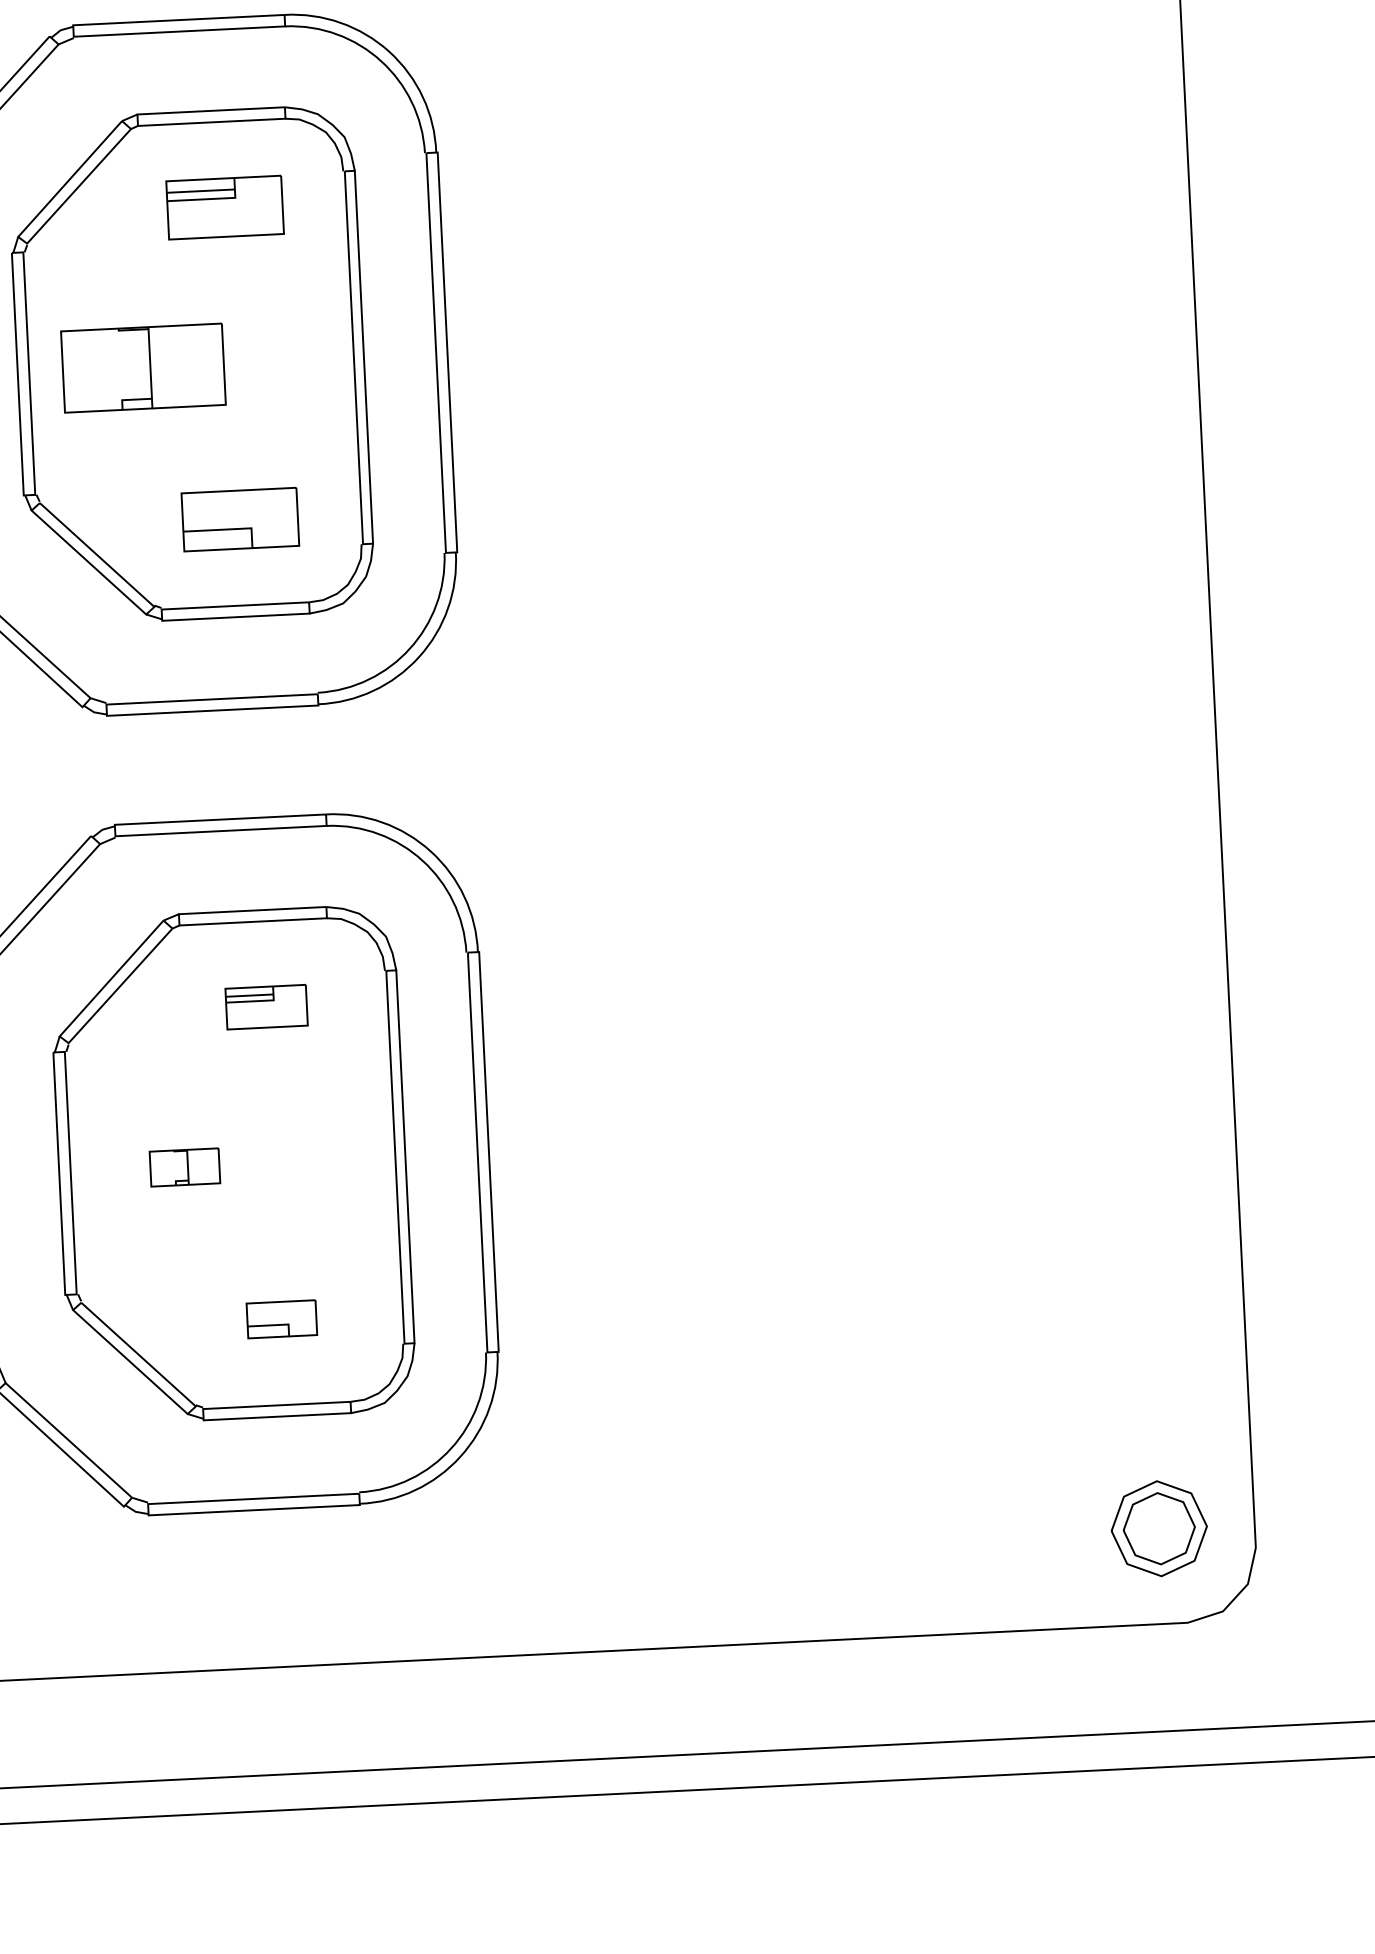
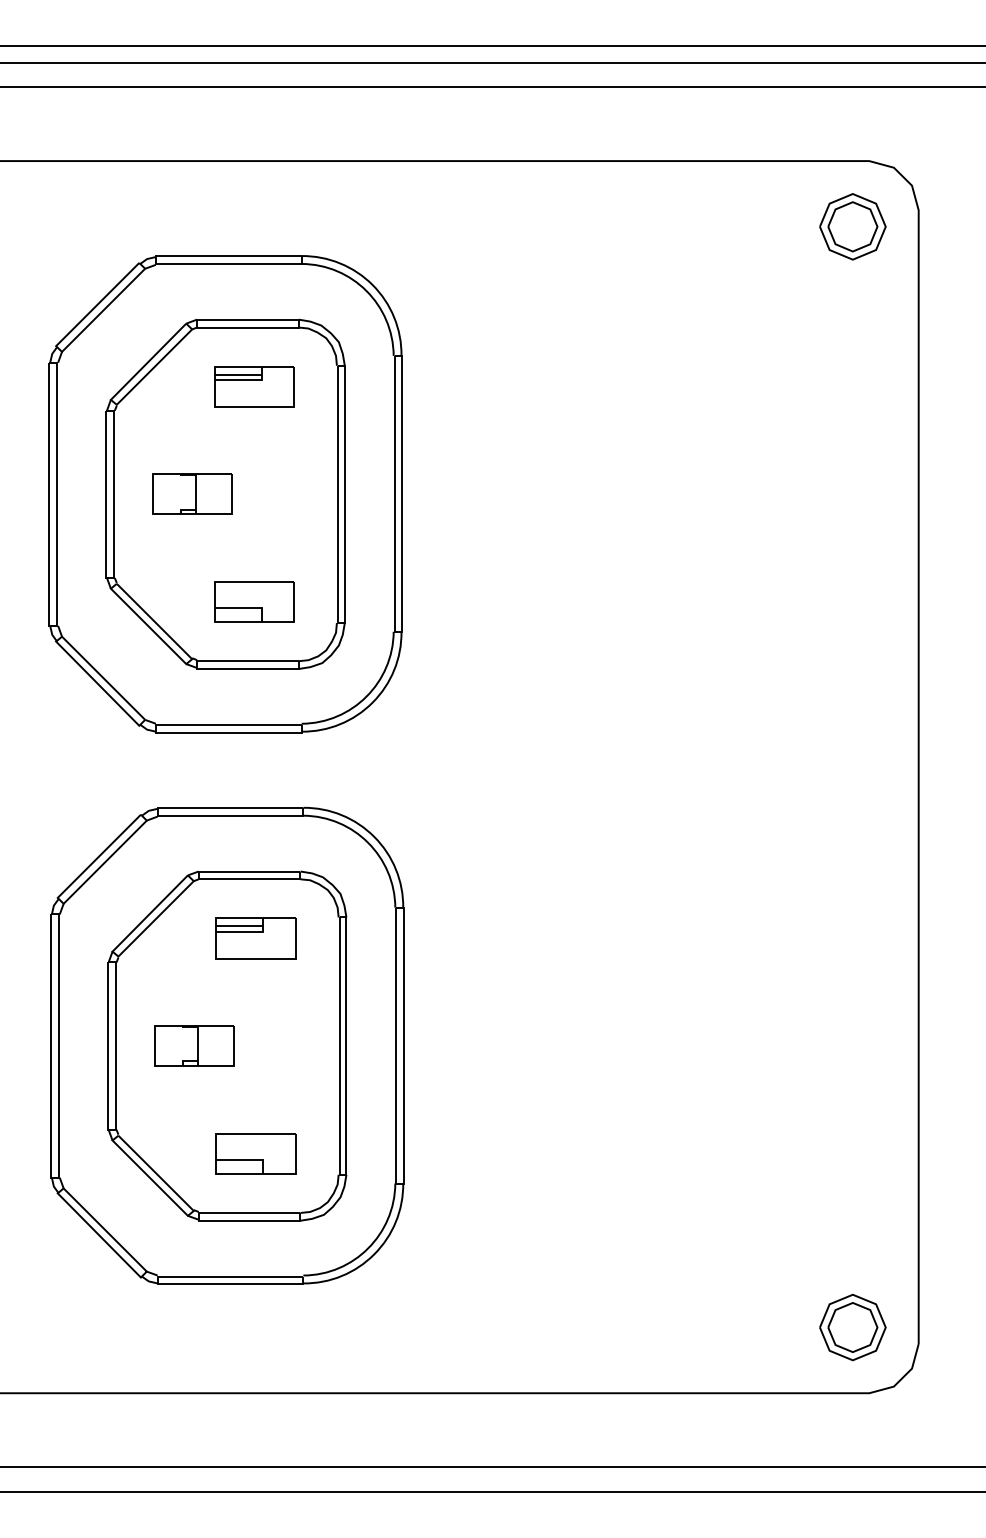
part: (143, 366) -> (192, 493), size x0.71
part: (265, 1007) -> (255, 938), size x1.43
part: (185, 1166) -> (194, 1045), size x1.67
part: (281, 1318) -> (255, 1153), size x1.67

